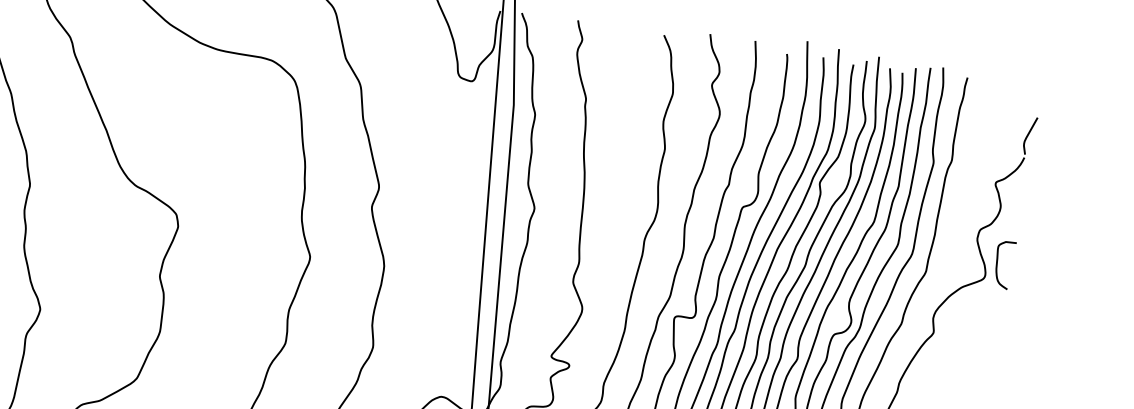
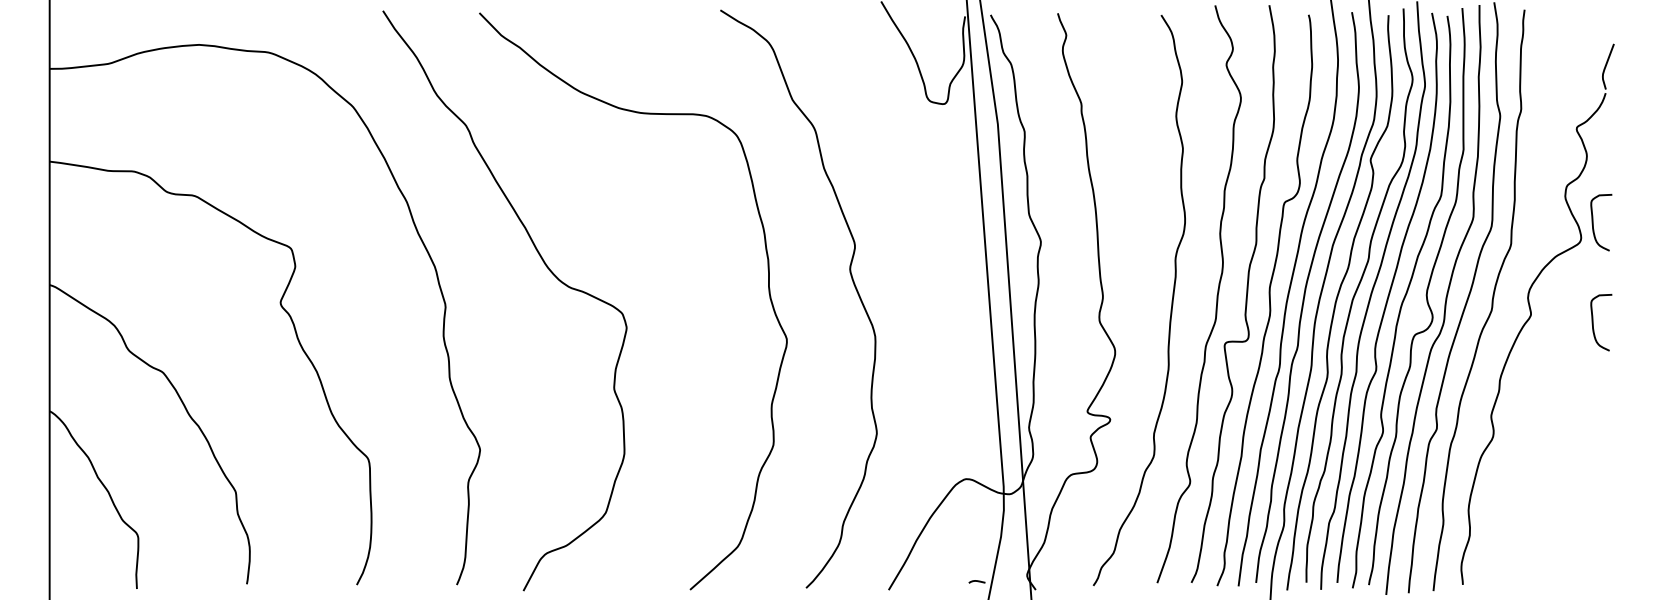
curve: (984, 347) -> (1593, 322), added

